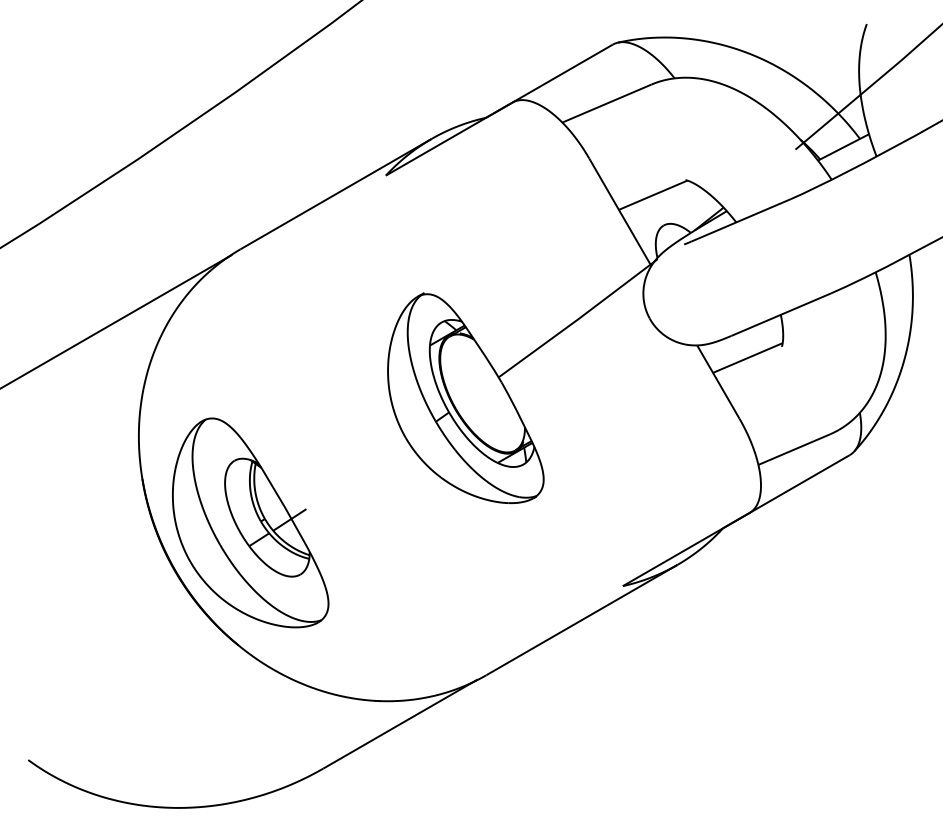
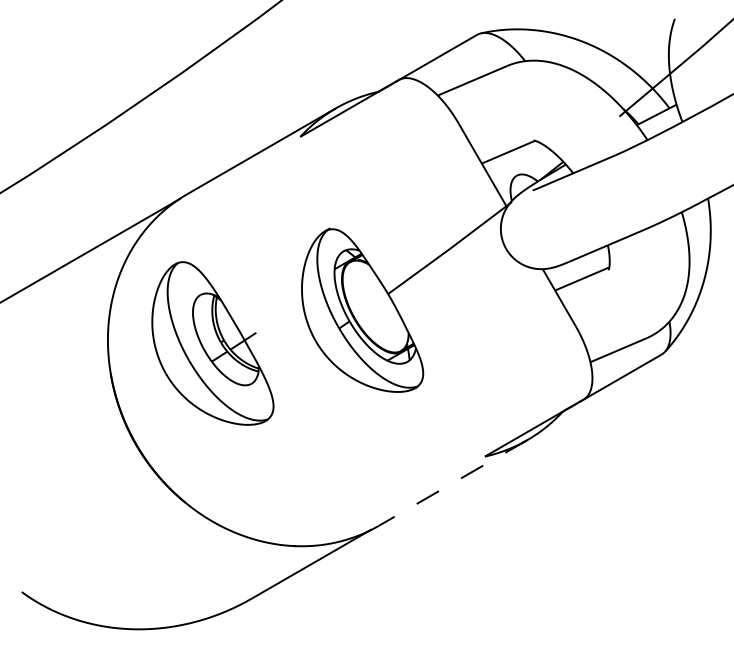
part: (250, 522) -> (212, 343), moved
line: (581, 620) -> (452, 483), solid -> dashed

